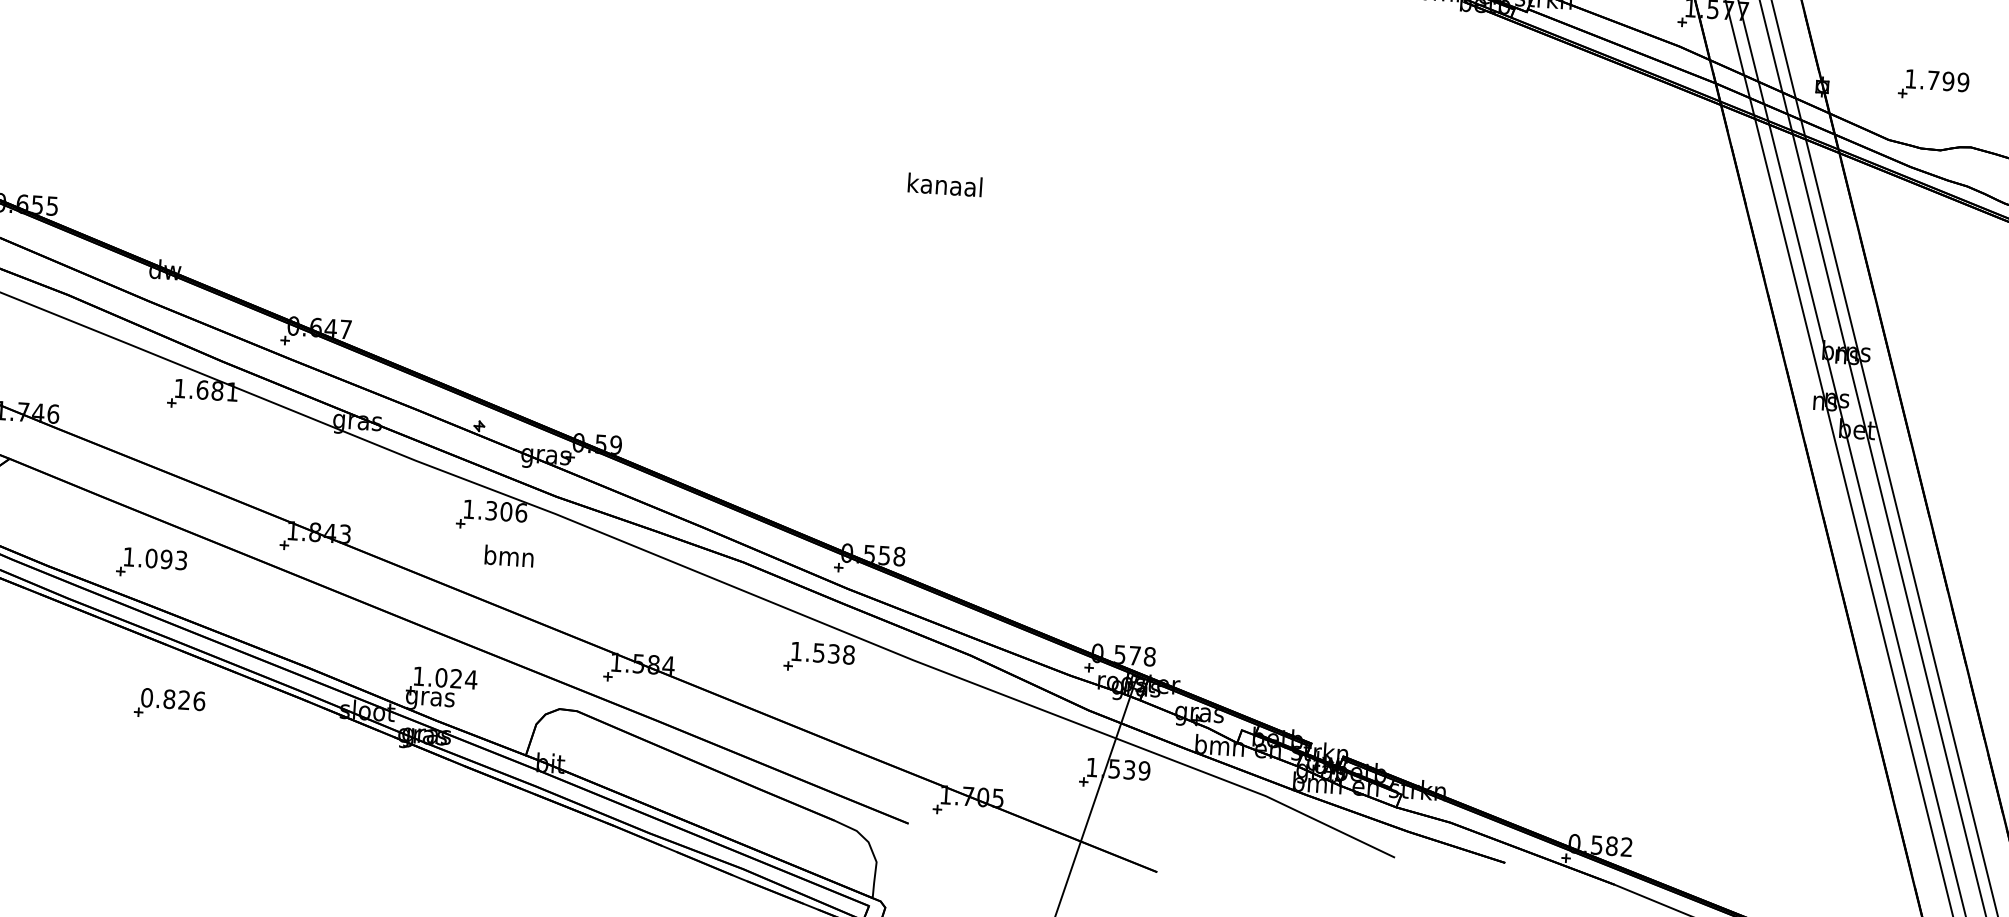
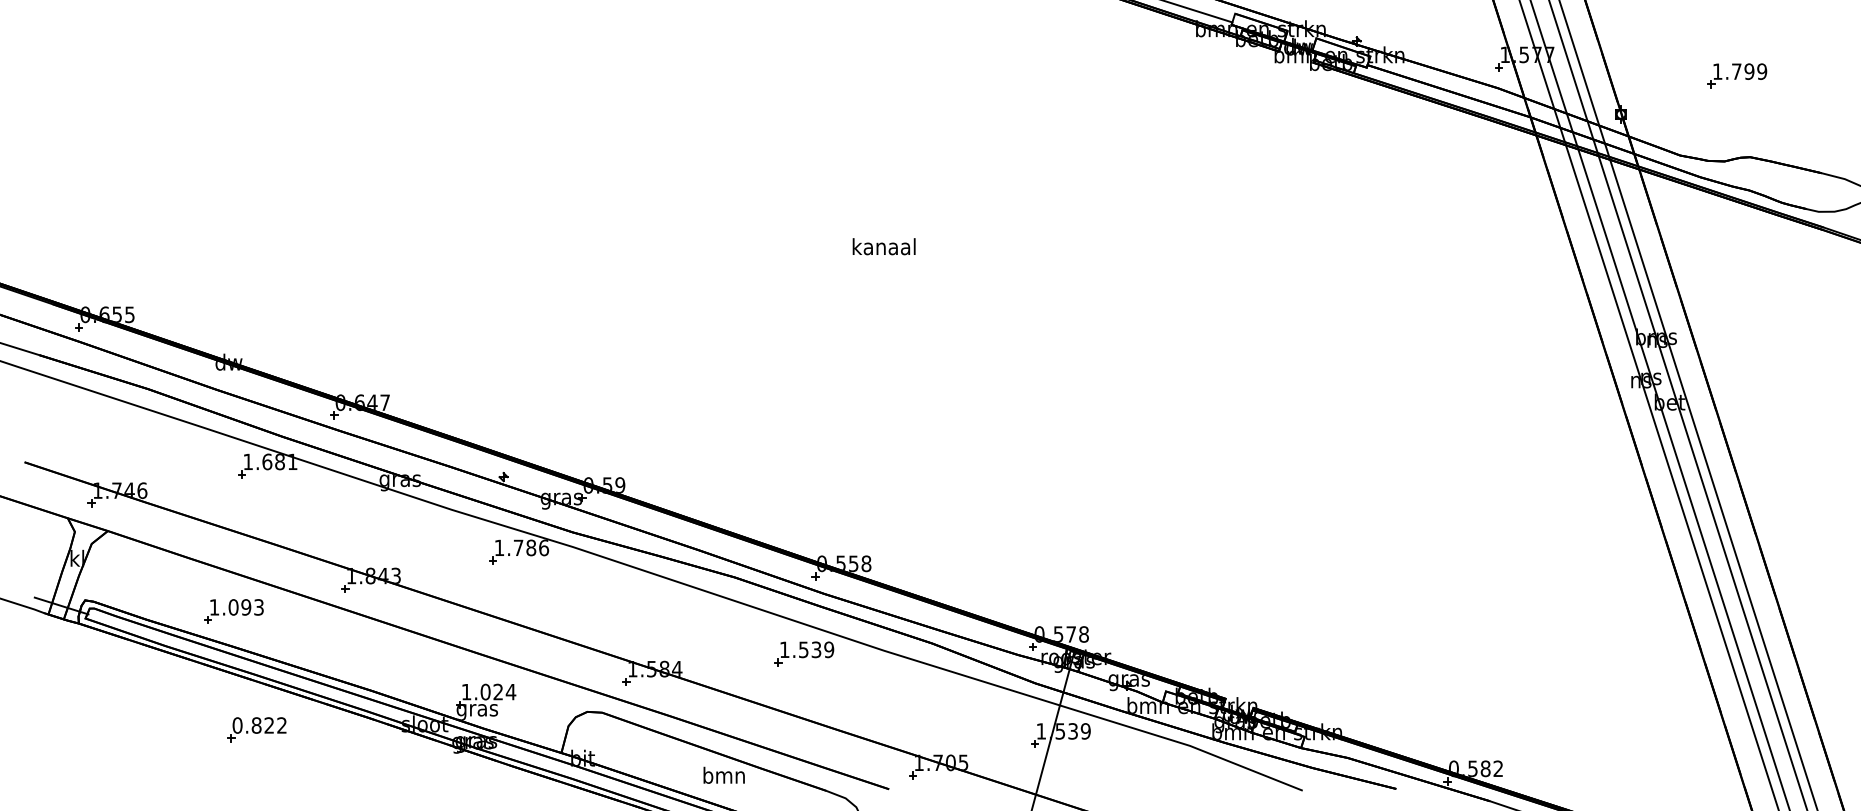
part: (1934, 85) -> (1737, 75), moved
text: (498, 510) -> (524, 547), 1.306 -> 1.786
text: (508, 555) -> (723, 774), moved
text: (849, 654) -> (829, 649), 1.538 -> 1.539
text: (199, 701) -> (282, 725), 0.826 -> 0.822

